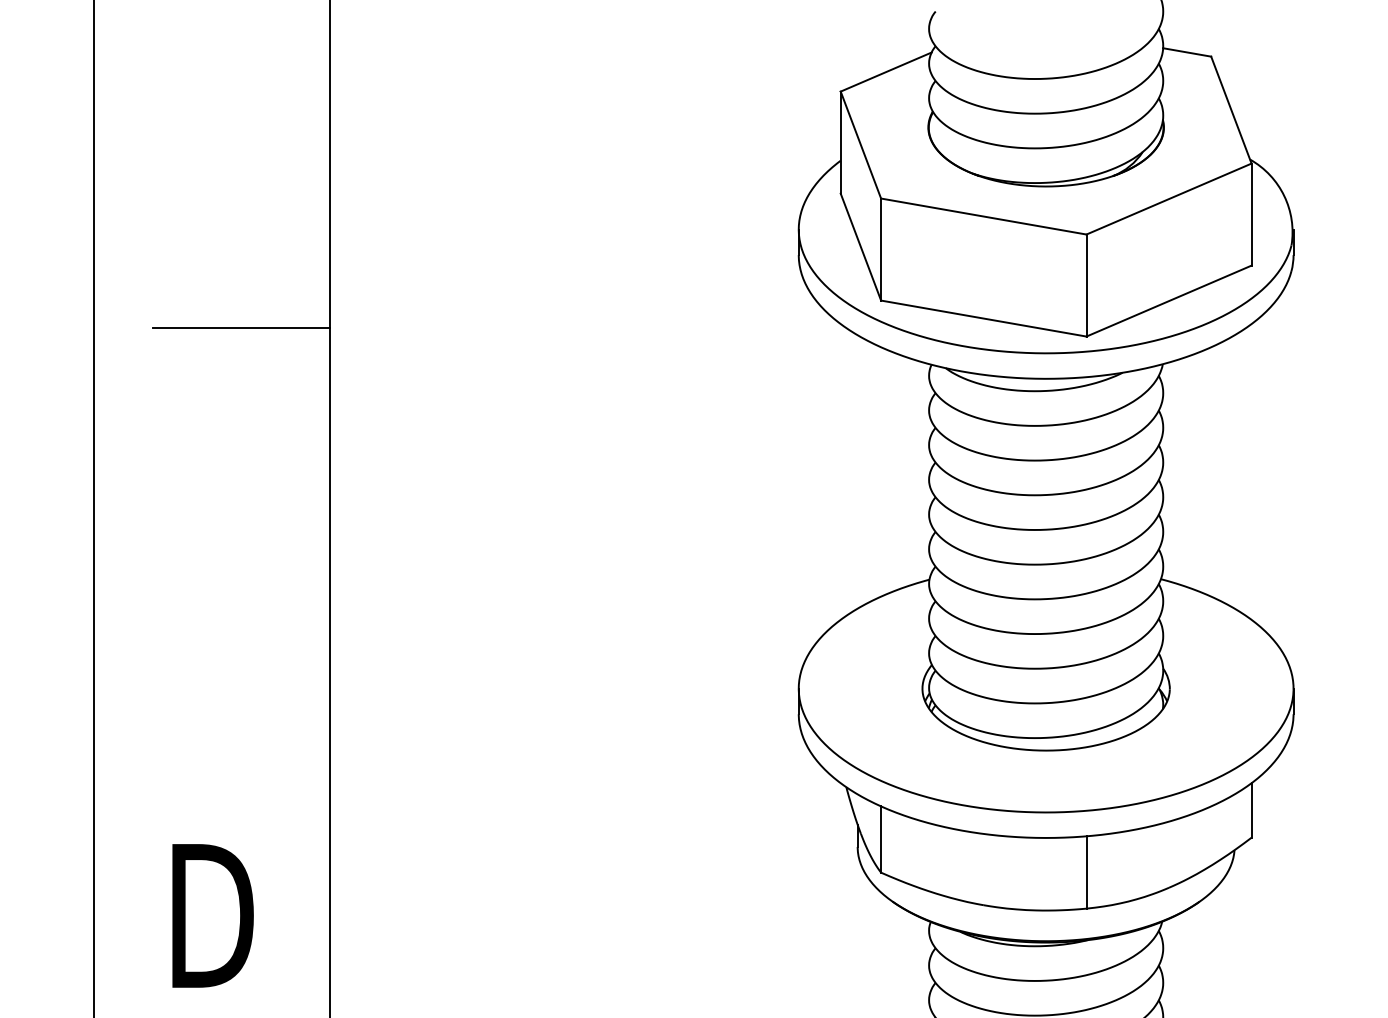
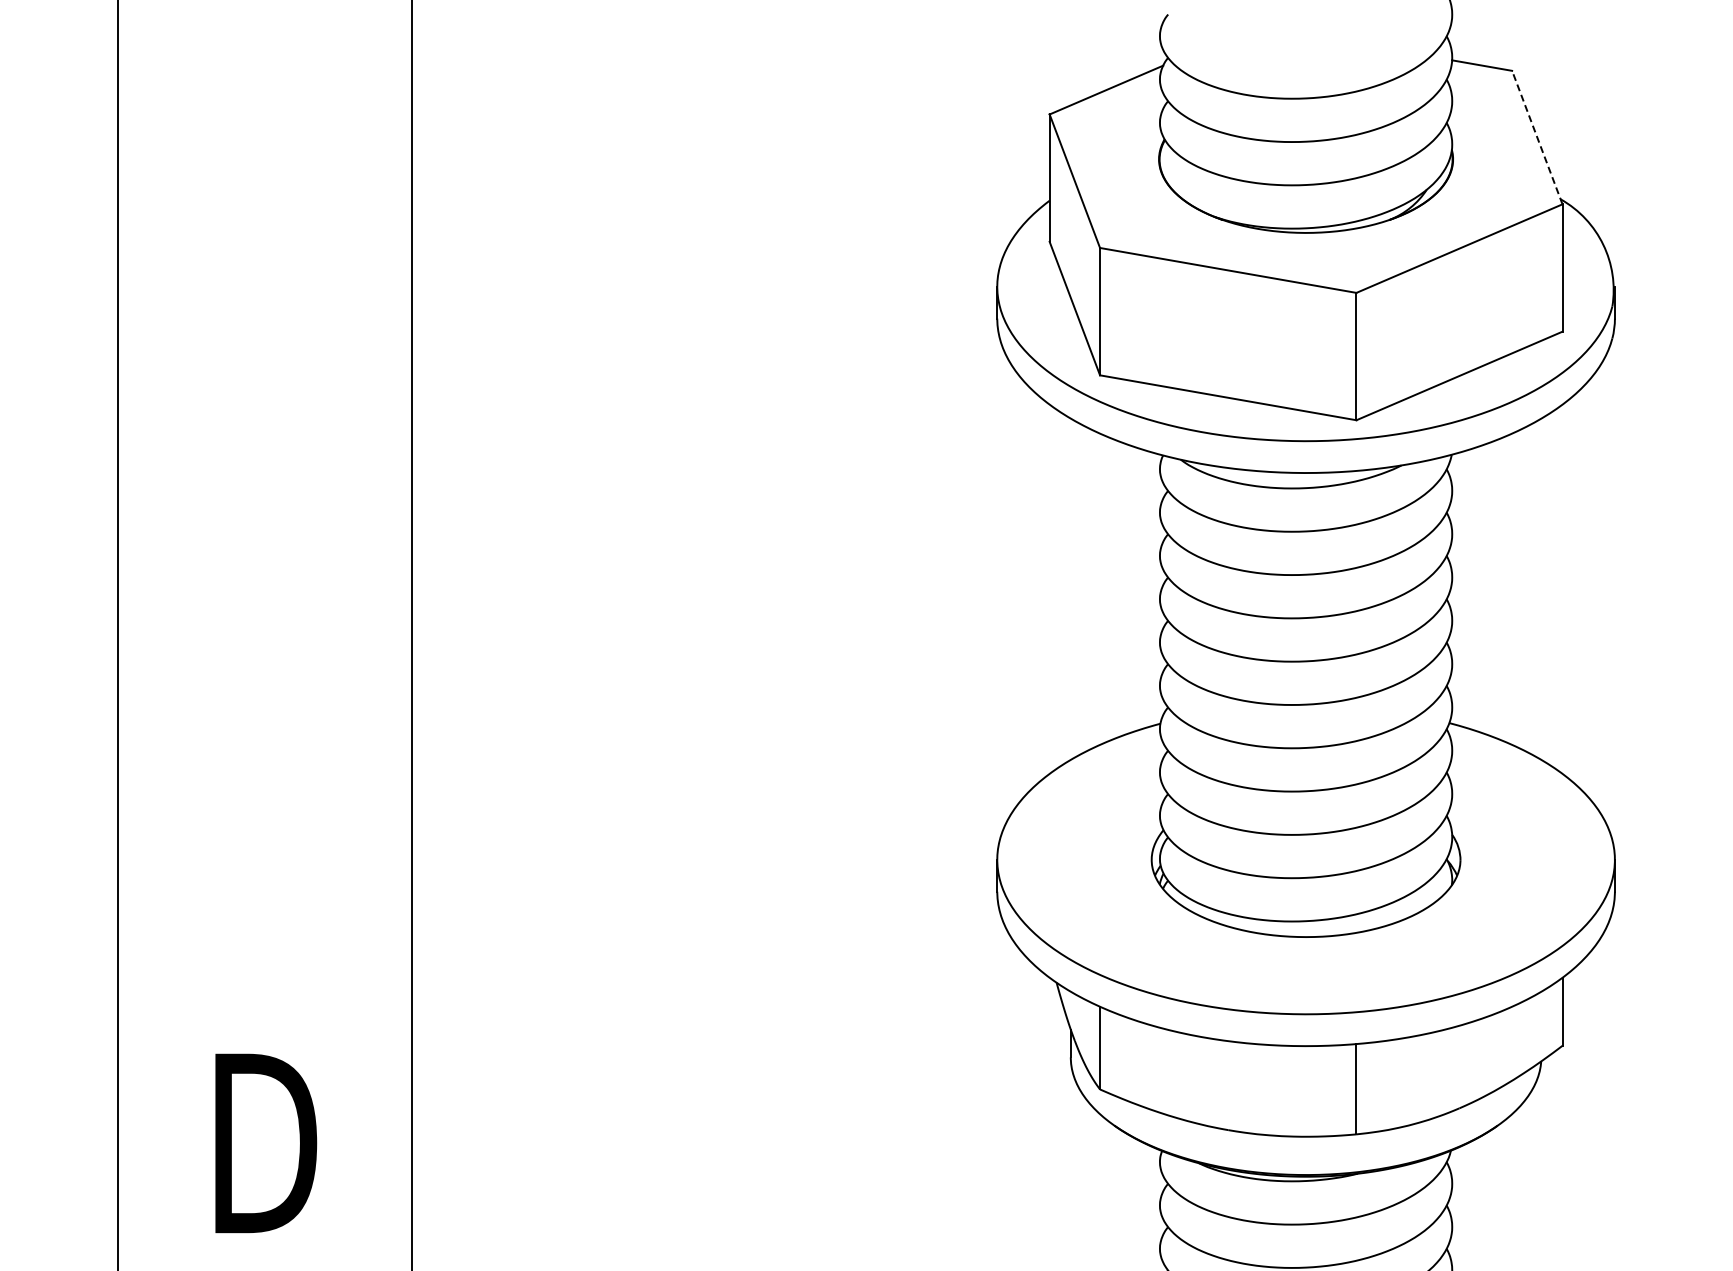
line: (1231, 110) -> (1537, 137), solid -> dashed
line: (241, 328) -> (301, 410), removed

